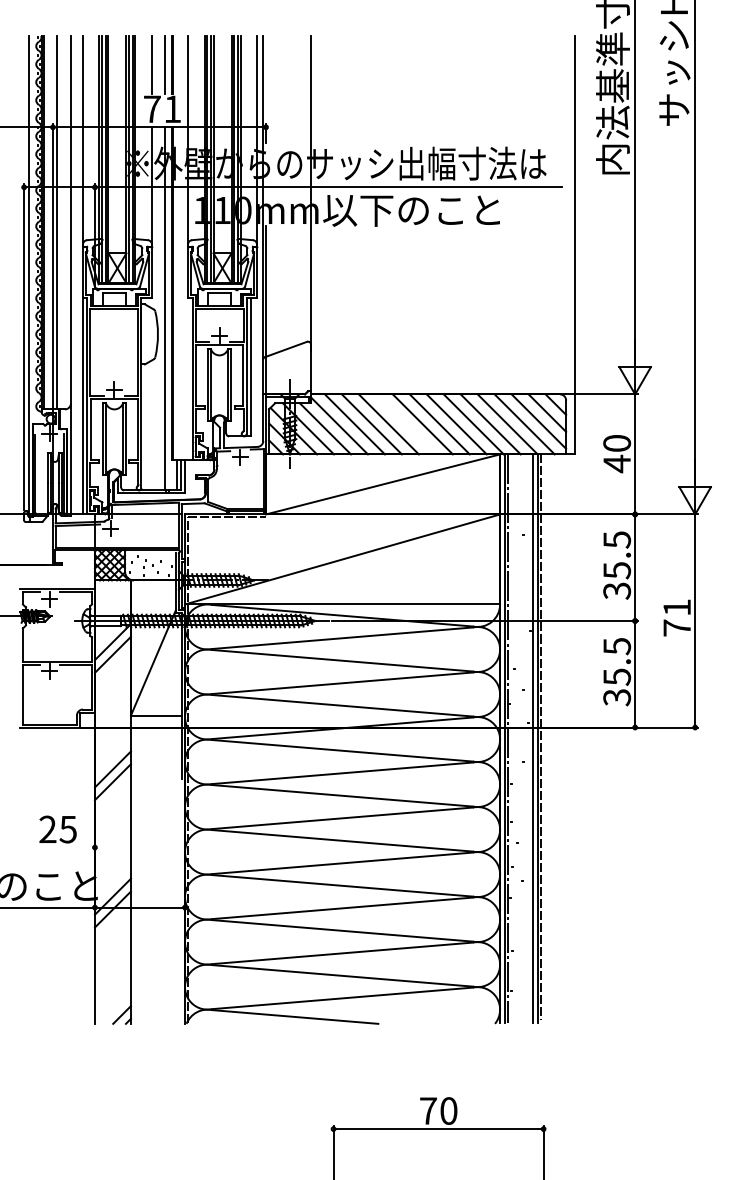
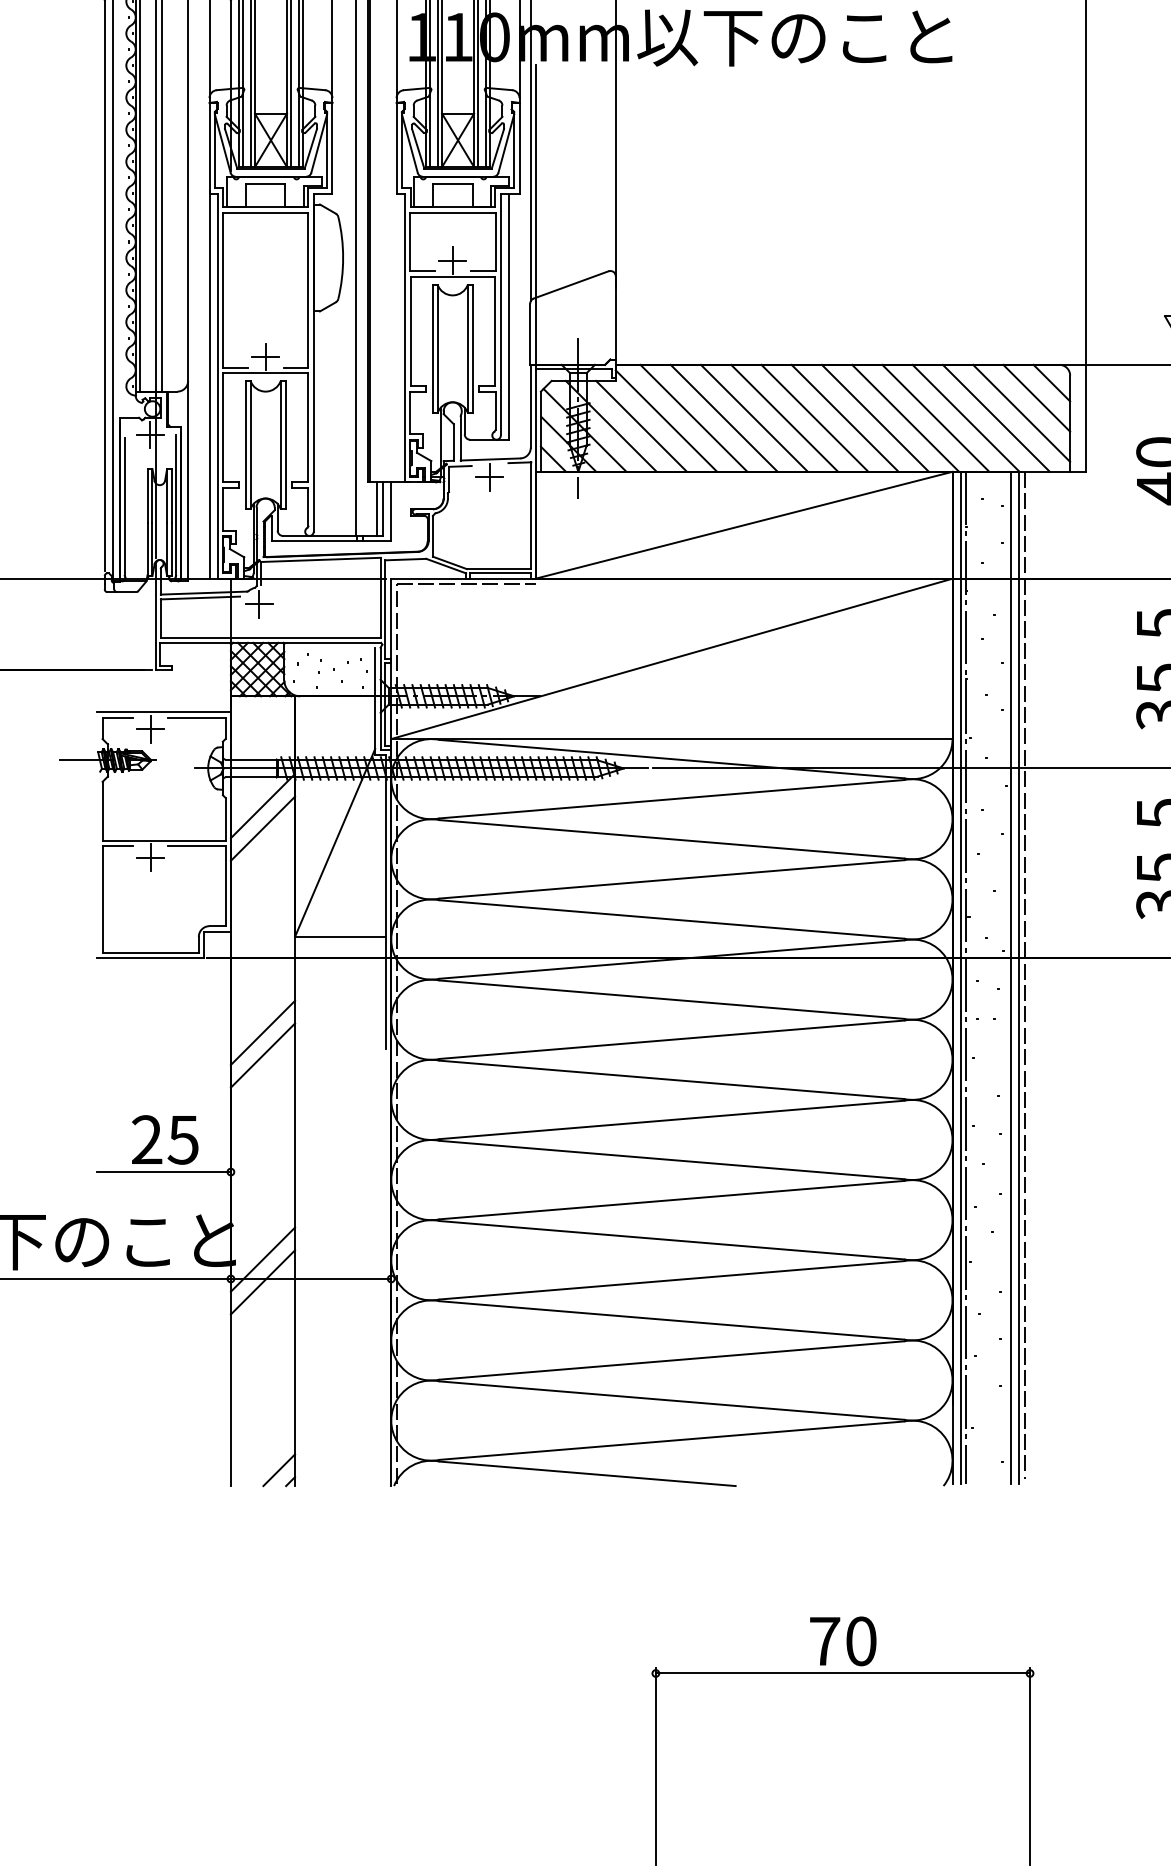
line: (405, 424) -> (784, 418), added
line: (56, 847) -> (162, 1171), added

